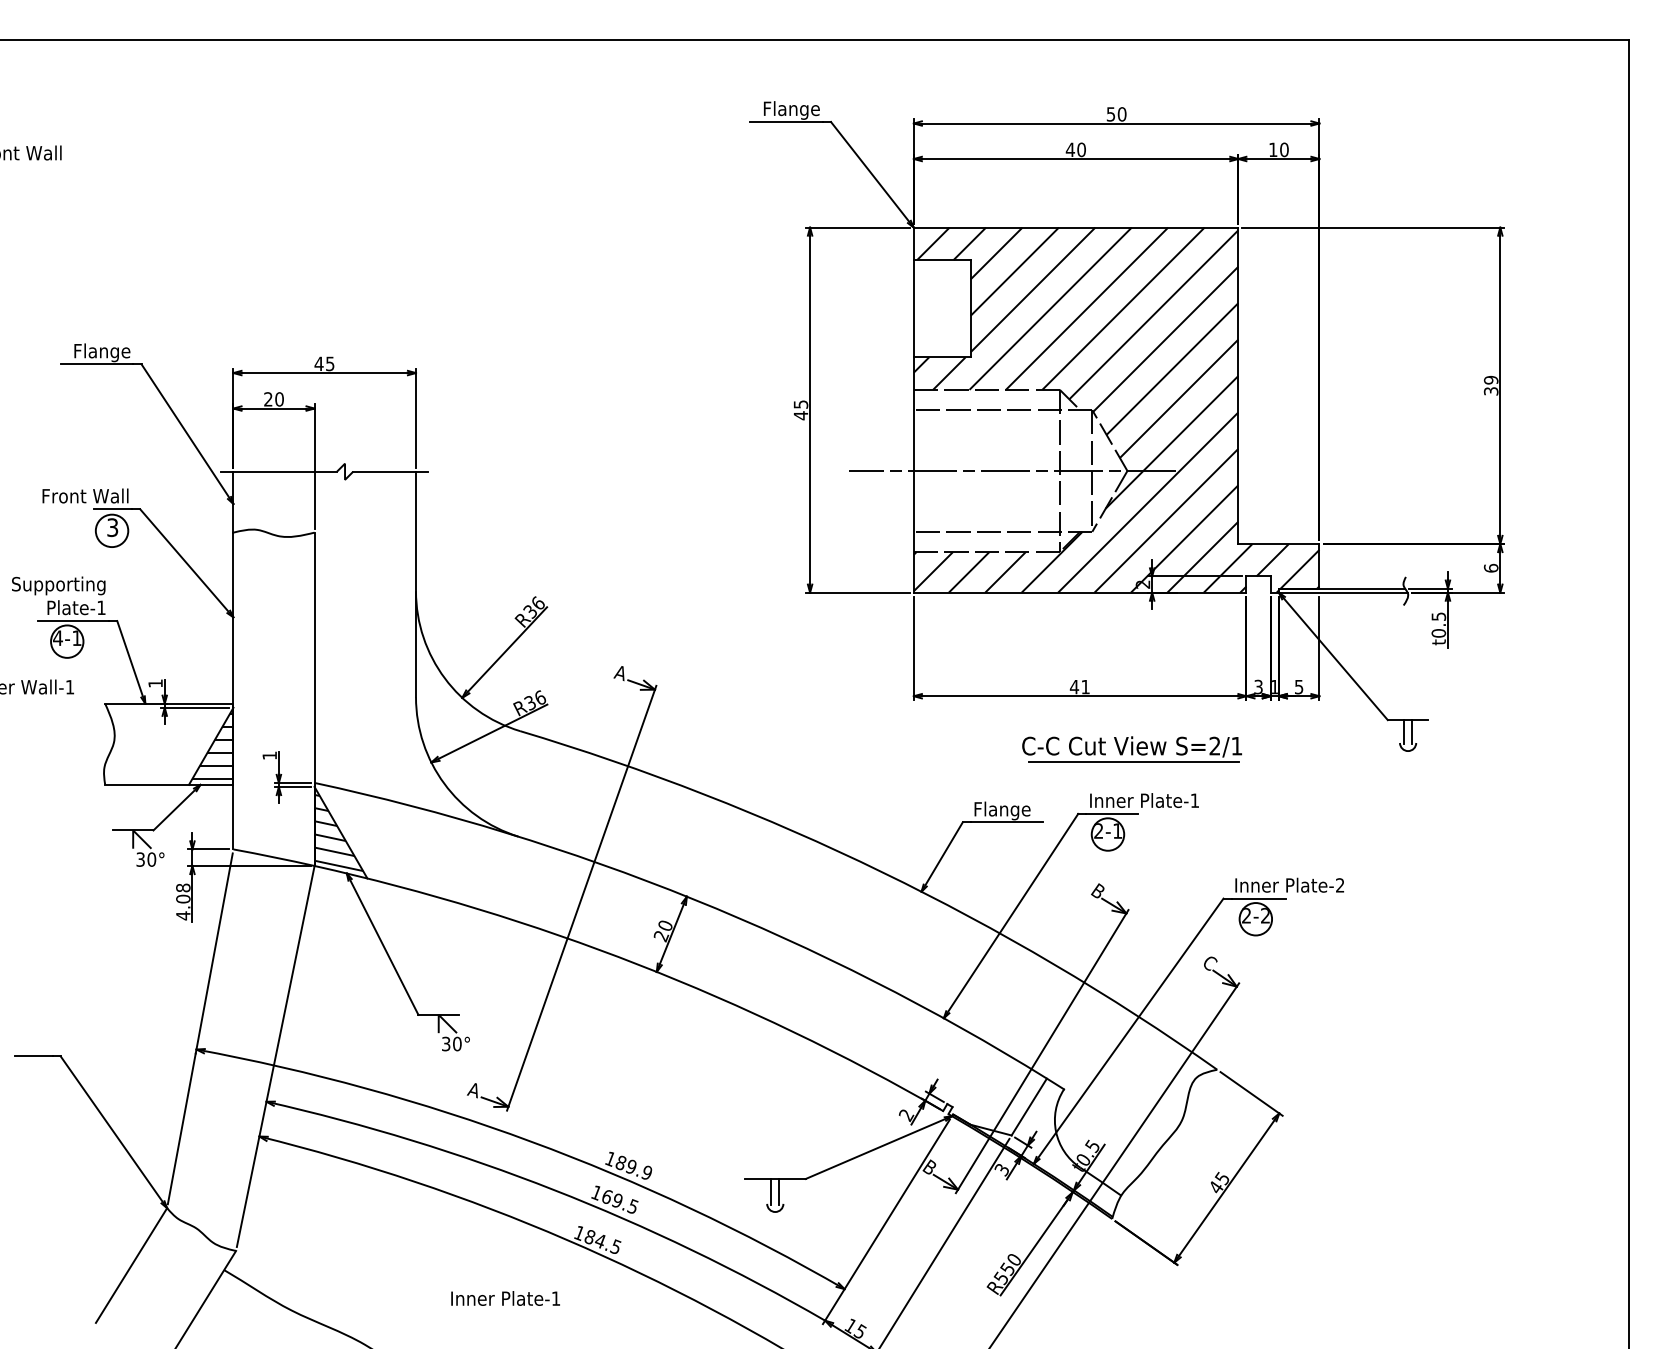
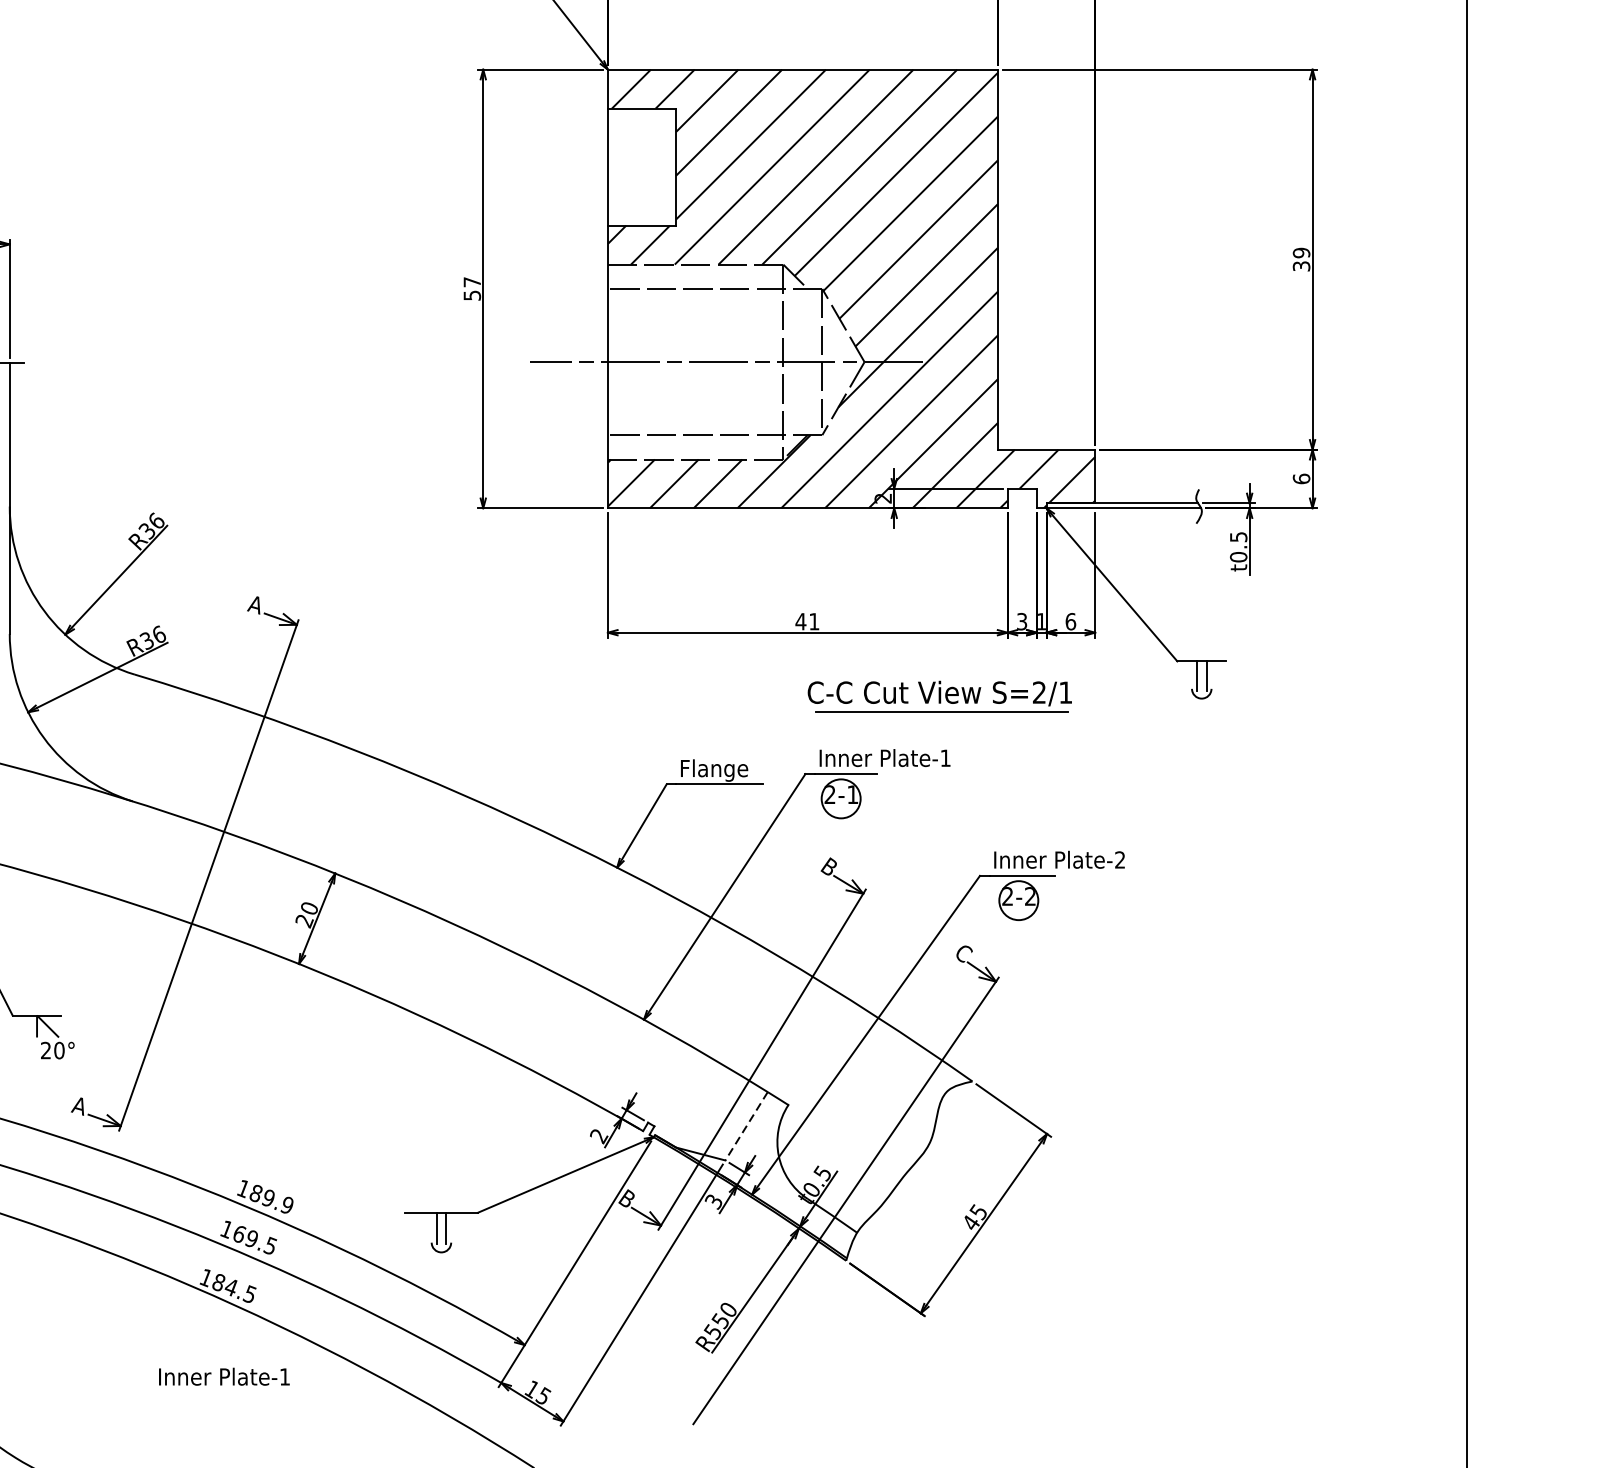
text: (800, 410) -> (471, 289), 45 -> 57
text: (1298, 686) -> (1070, 621), 5 -> 6
part: (1131, 749) -> (939, 696), moved
text: (446, 1044) -> (46, 1051), 30° -> 20°
line: (1029, 1107) -> (746, 1126), solid -> dashed
text: (505, 1298) -> (224, 1376), moved

